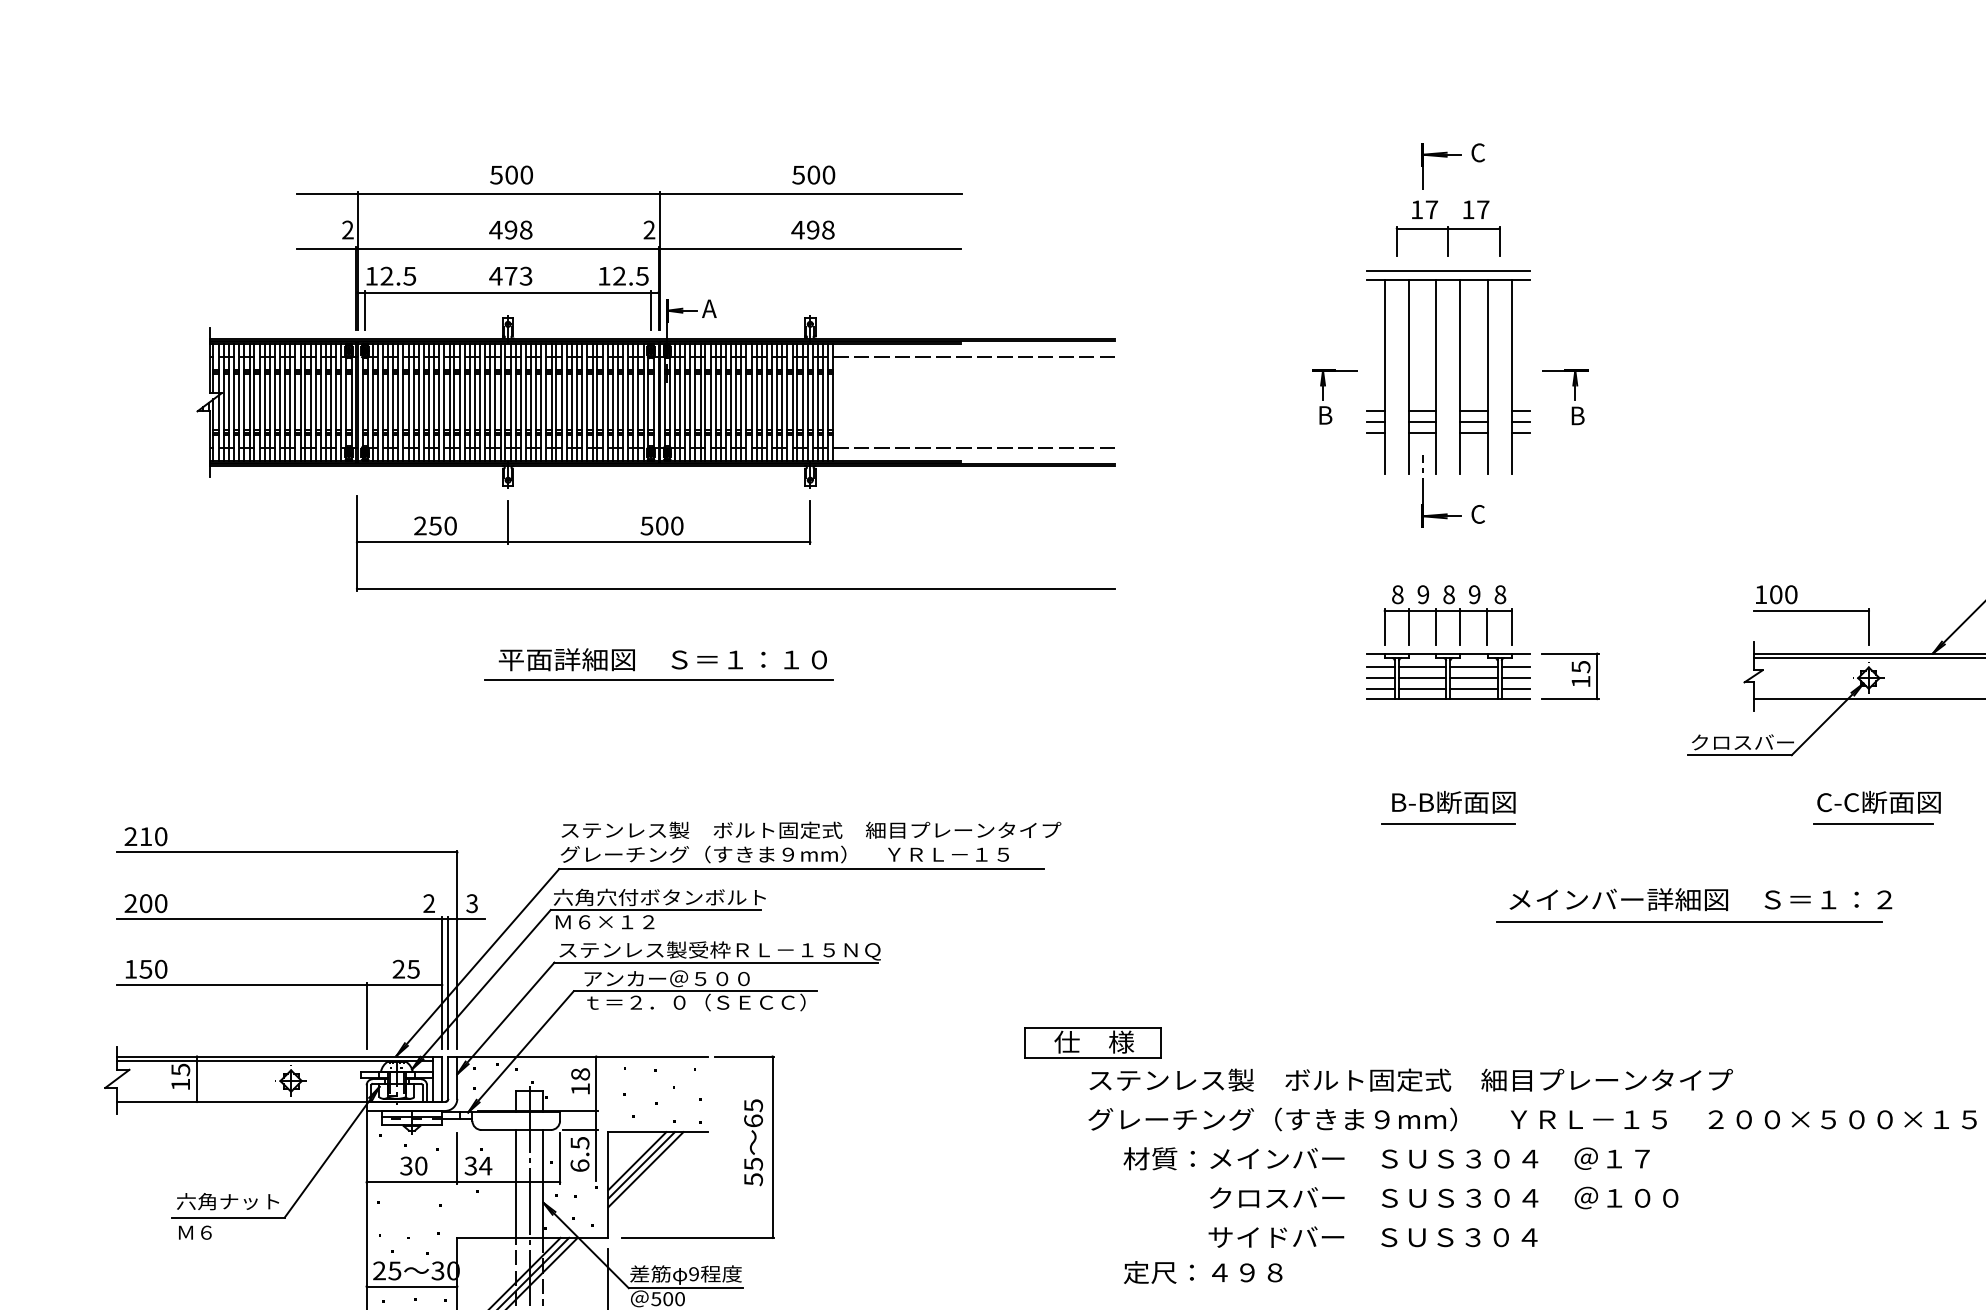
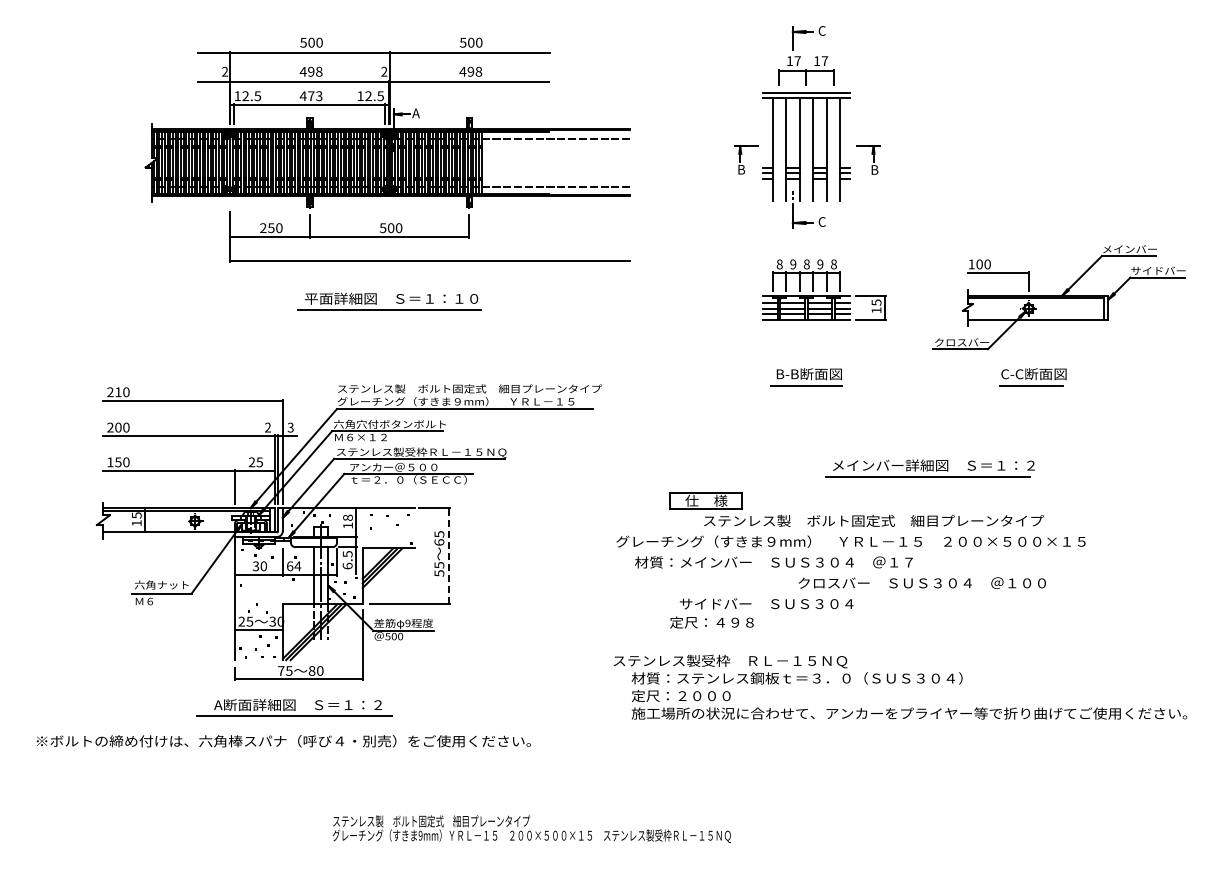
part: (1692, 905) -> (929, 468), moved
part: (1378, 1058) -> (856, 509), moved
line: (772, 1147) -> (449, 556), solid -> dashed
text: (471, 1166) -> (290, 566), 34 -> 64
text: (1442, 1198) -> (921, 583), moved
text: (1202, 1272) -> (711, 622), moved

